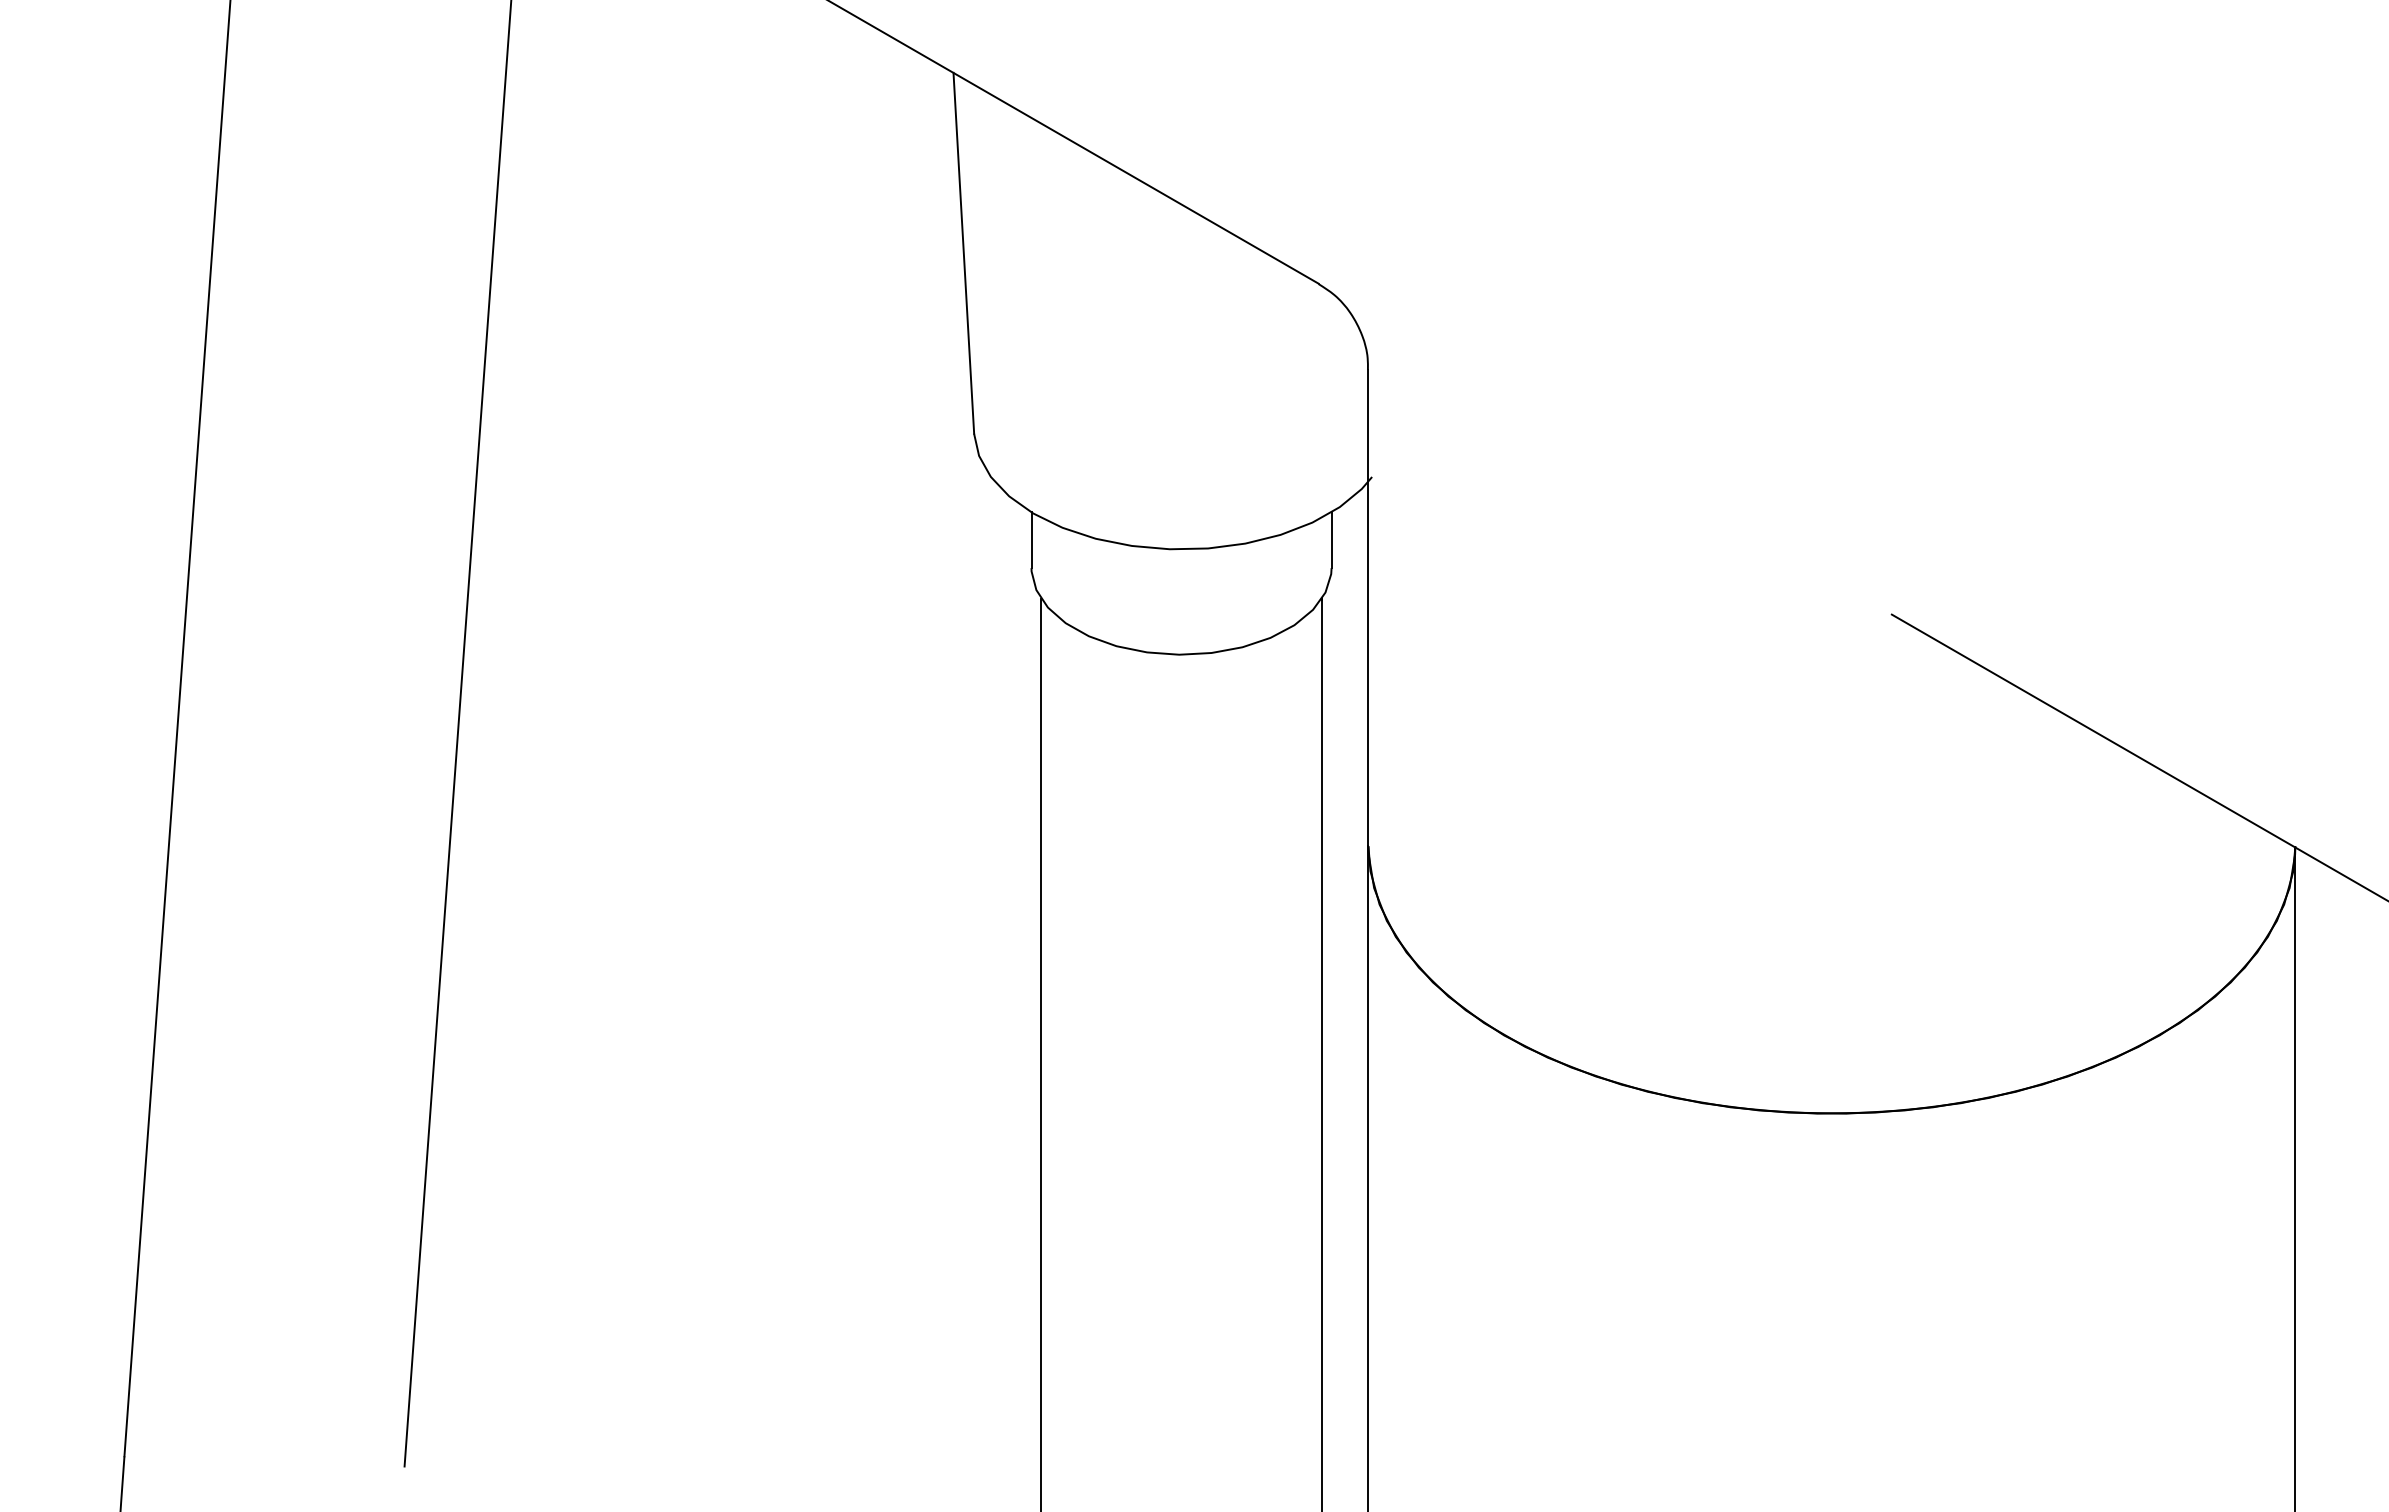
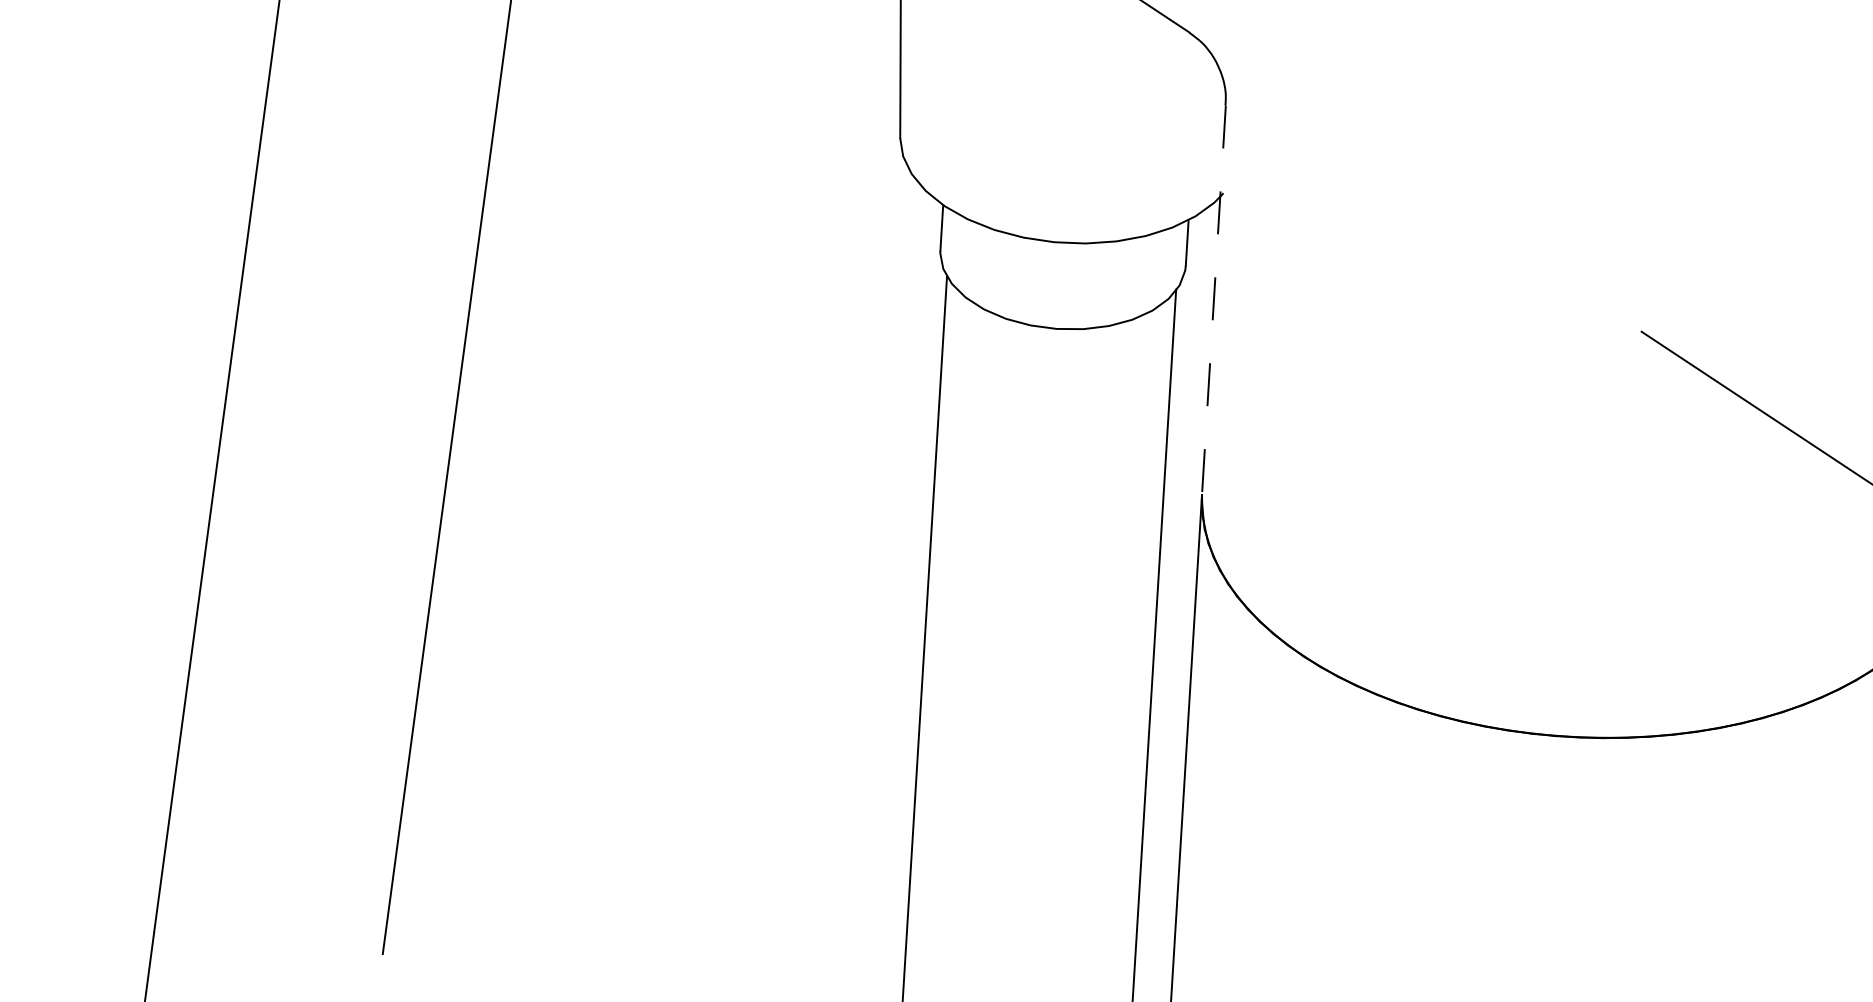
line: (1368, 608) -> (1213, 300), solid -> dashed

